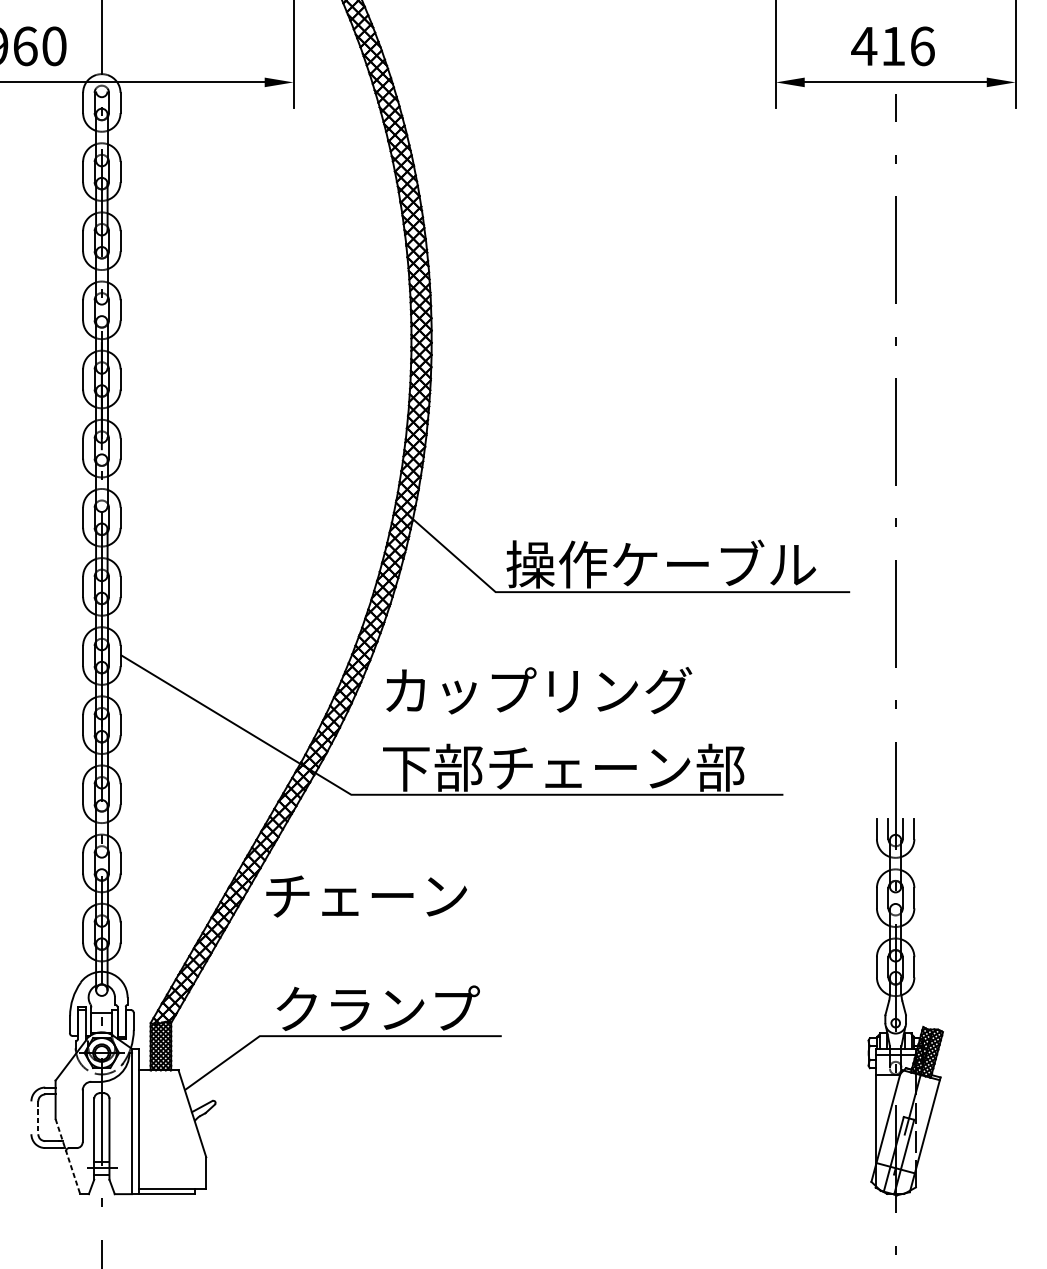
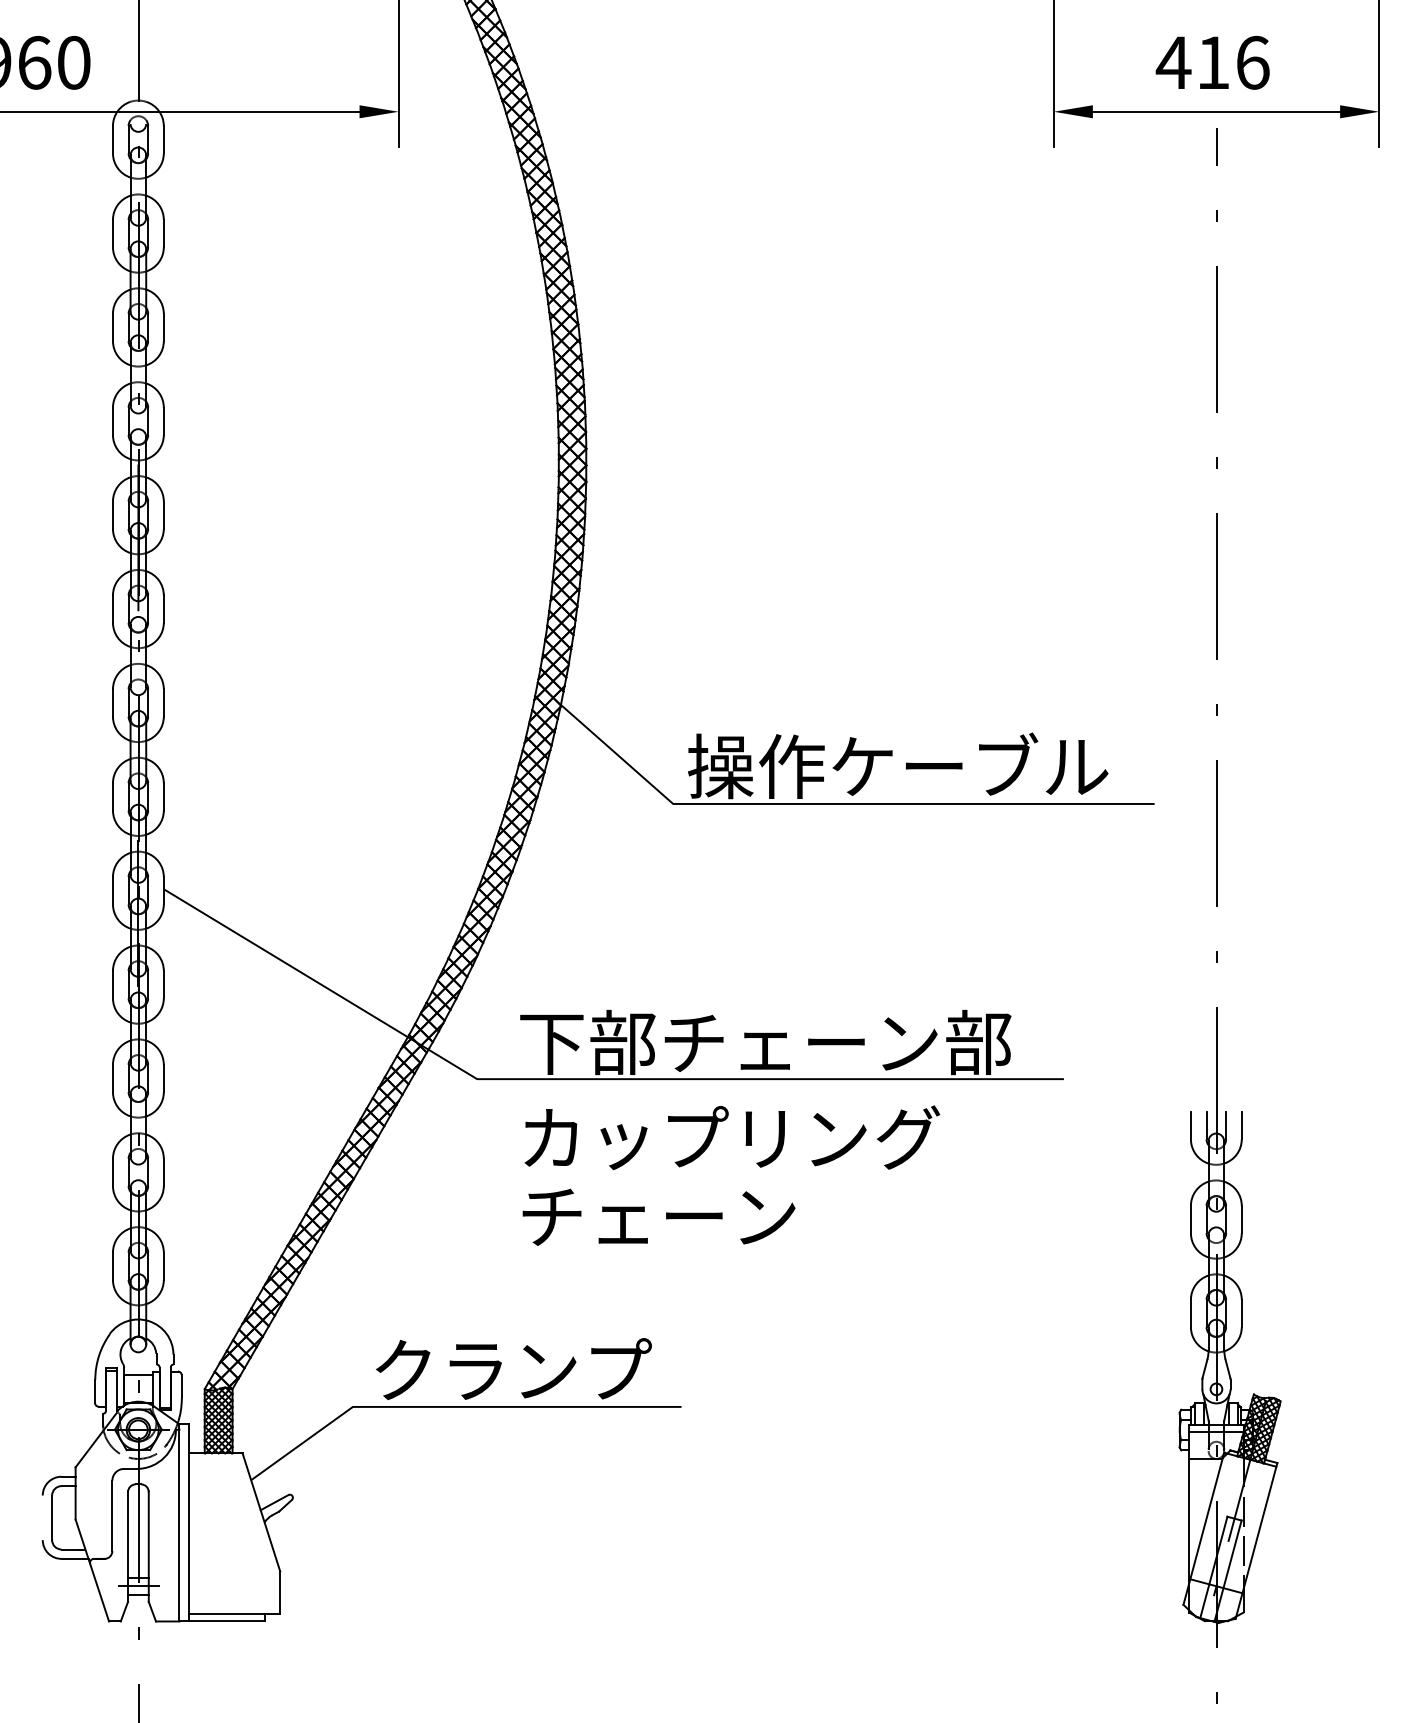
text: (539, 690) -> (732, 1137), moved
text: (366, 895) -> (658, 1216), moved
line: (38, 1118) -> (52, 1518), dashed -> solid
line: (68, 1156) -> (92, 1570), dashed -> solid

